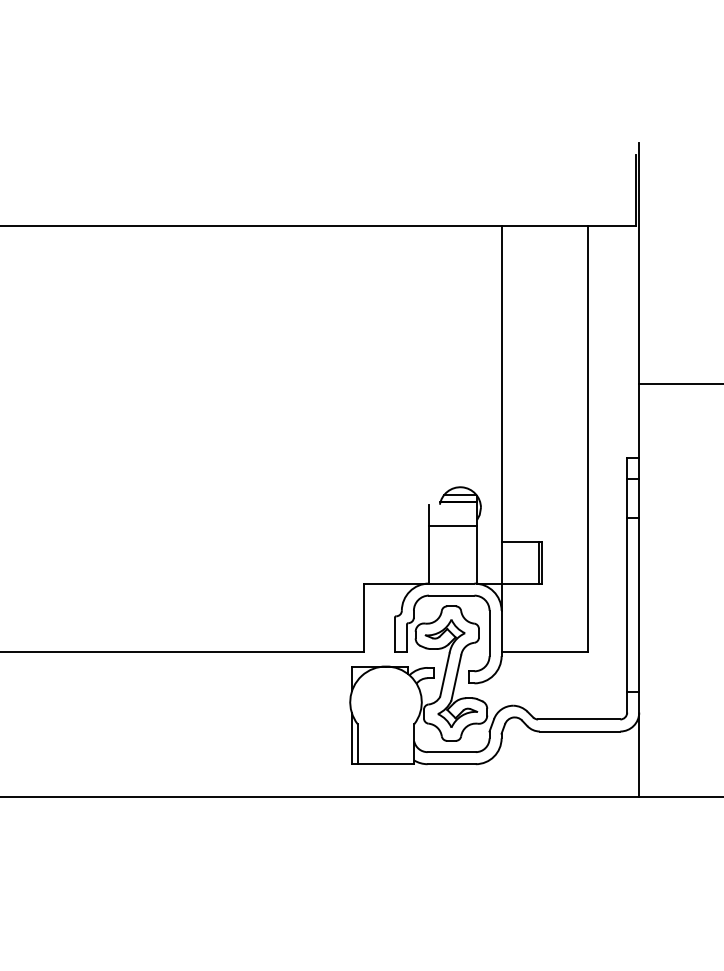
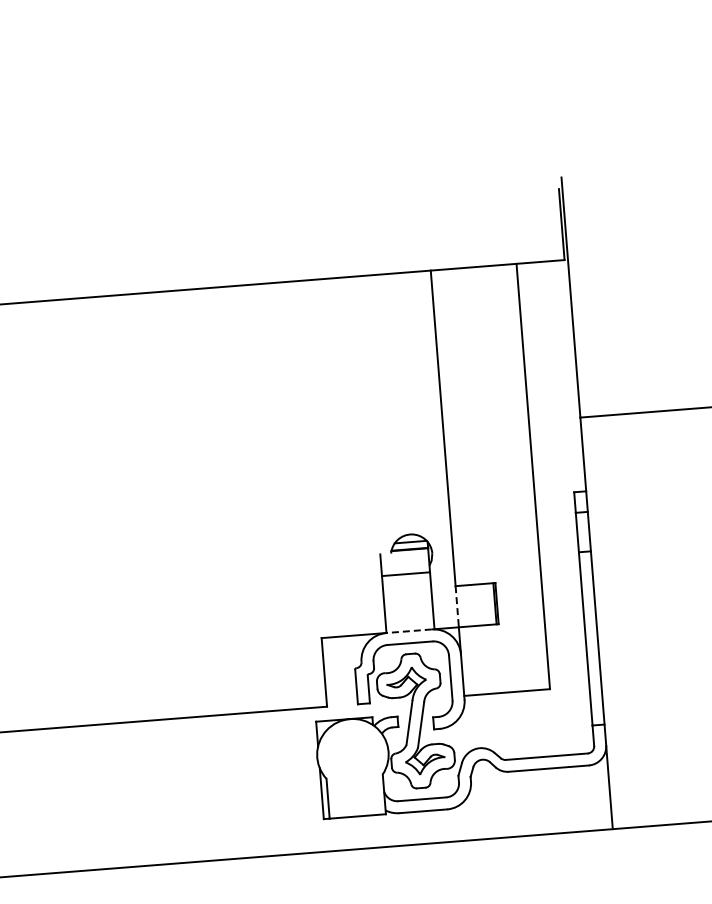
line: (501, 562) -> (457, 606), solid -> dashed
line: (451, 583) -> (408, 631), solid -> dashed

